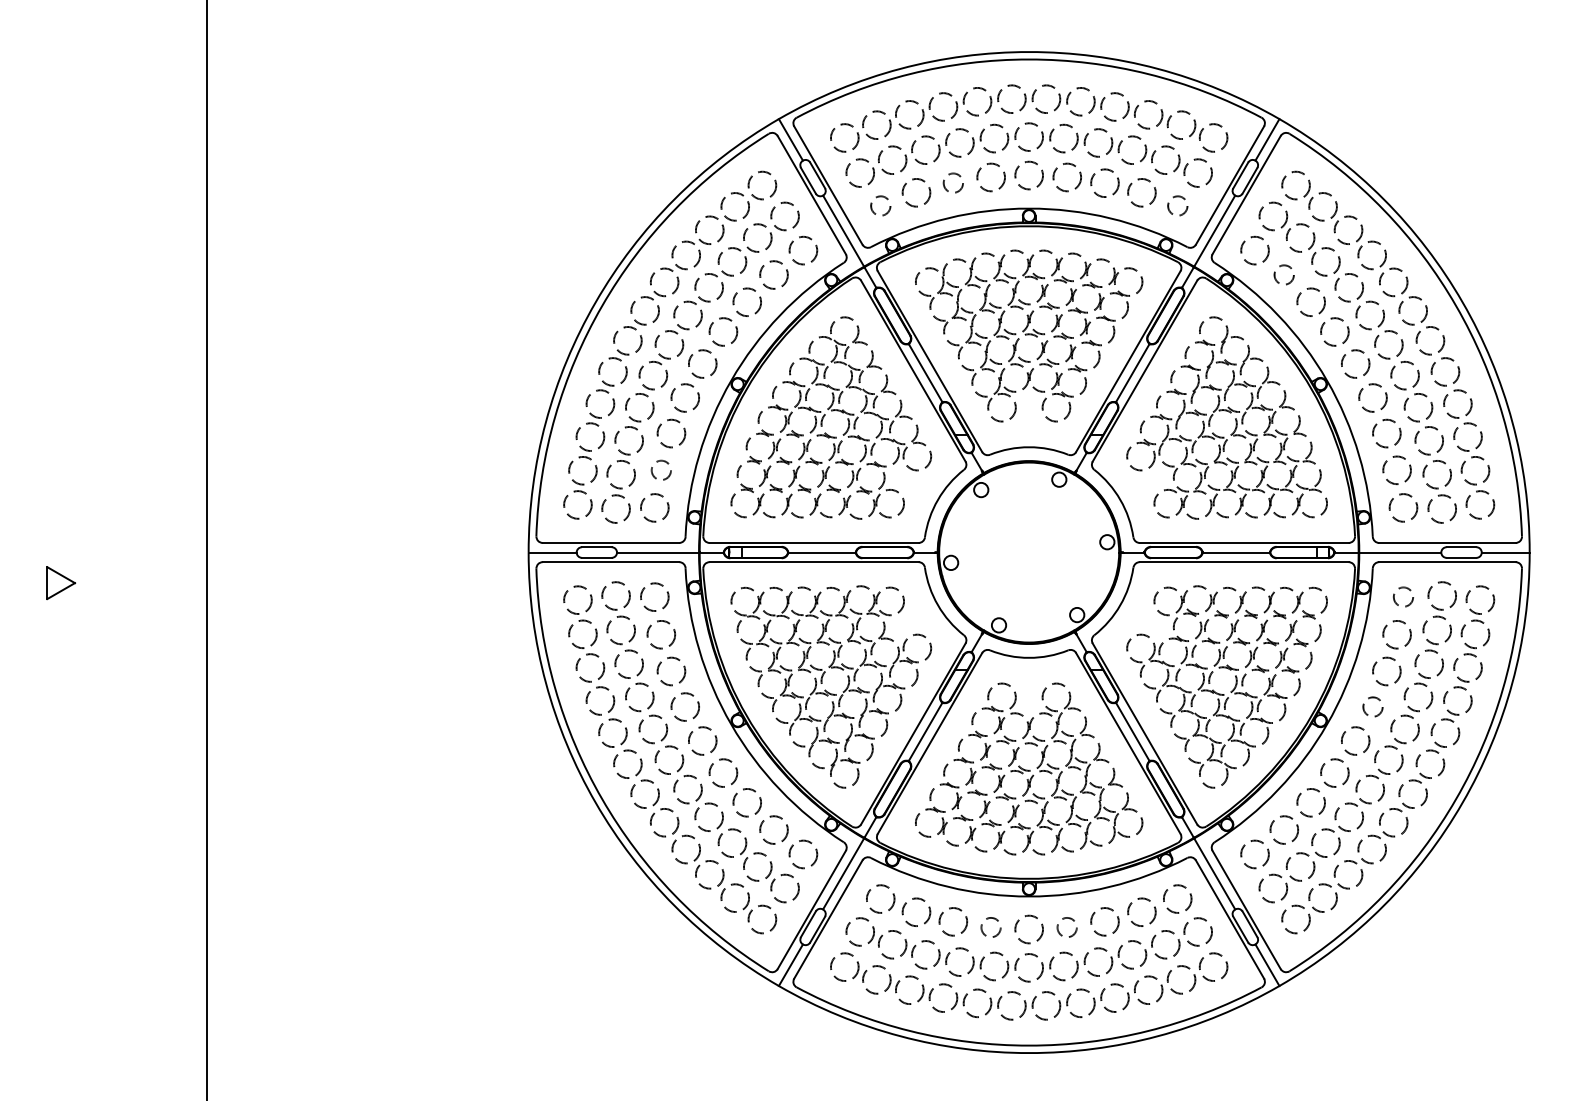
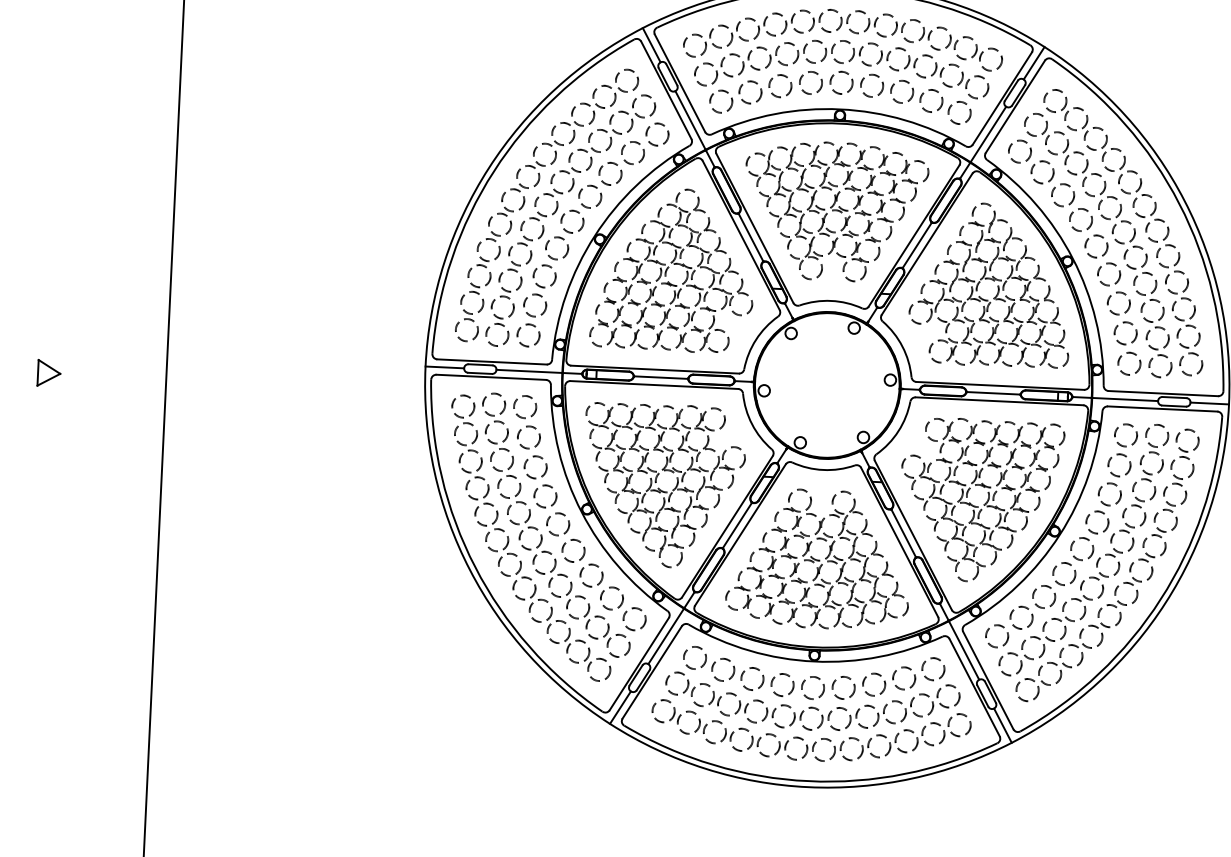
circle: (953, 182) -> (780, 85), size x1.43
circle: (880, 205) -> (721, 101), size x1.43
circle: (1177, 205) -> (959, 112), size x1.43
circle: (1283, 274) -> (1041, 171), size x1.43
circle: (661, 470) -> (535, 305), size x1.43
circle: (1403, 596) -> (1126, 434), size x1.43
circle: (1372, 706) -> (1097, 522), size x1.43
circle: (990, 927) -> (782, 684), size x1.43
circle: (1066, 927) -> (843, 687), size x1.43

